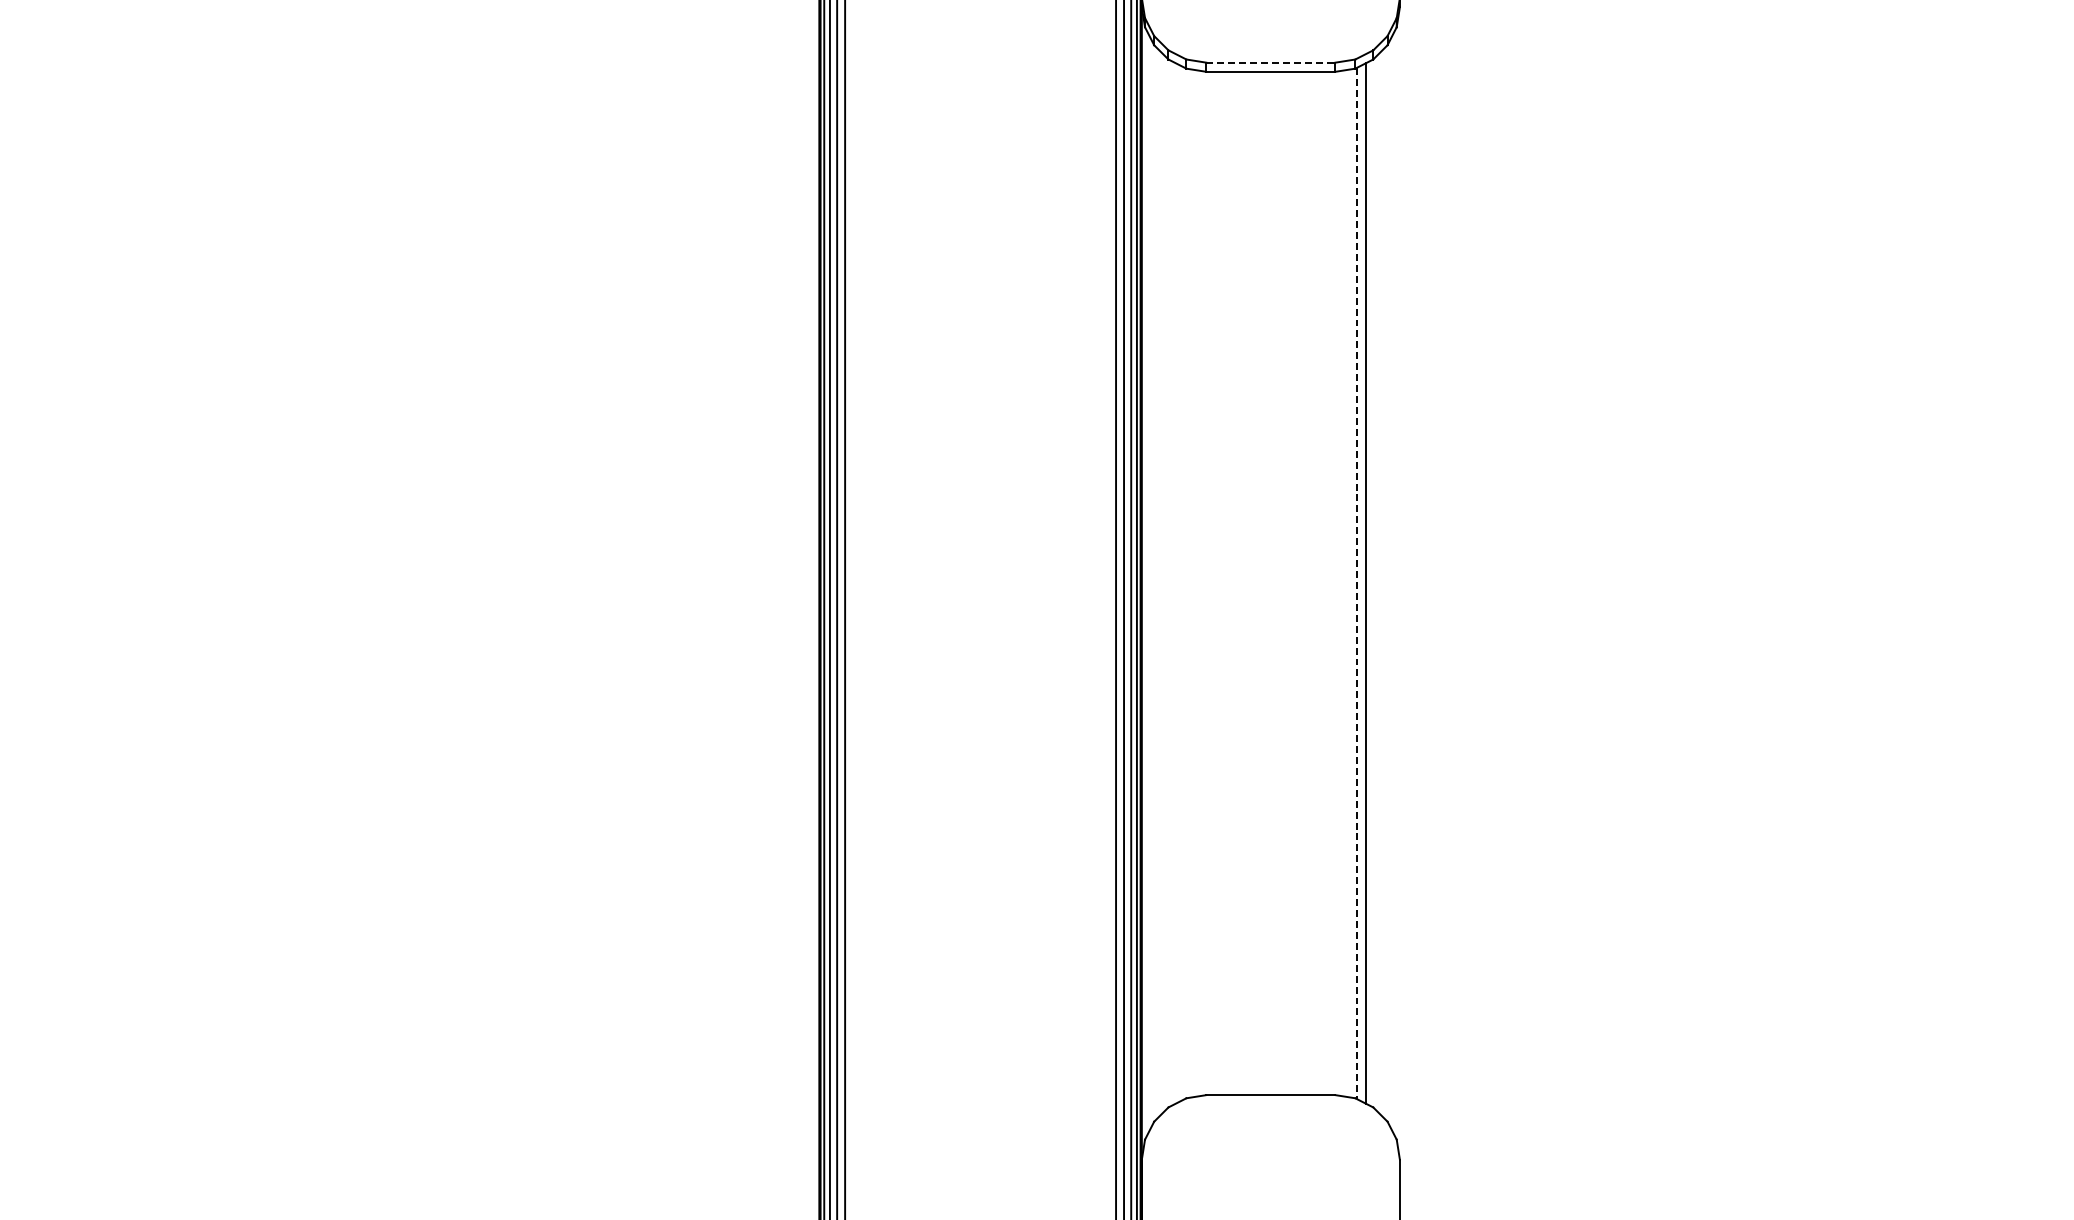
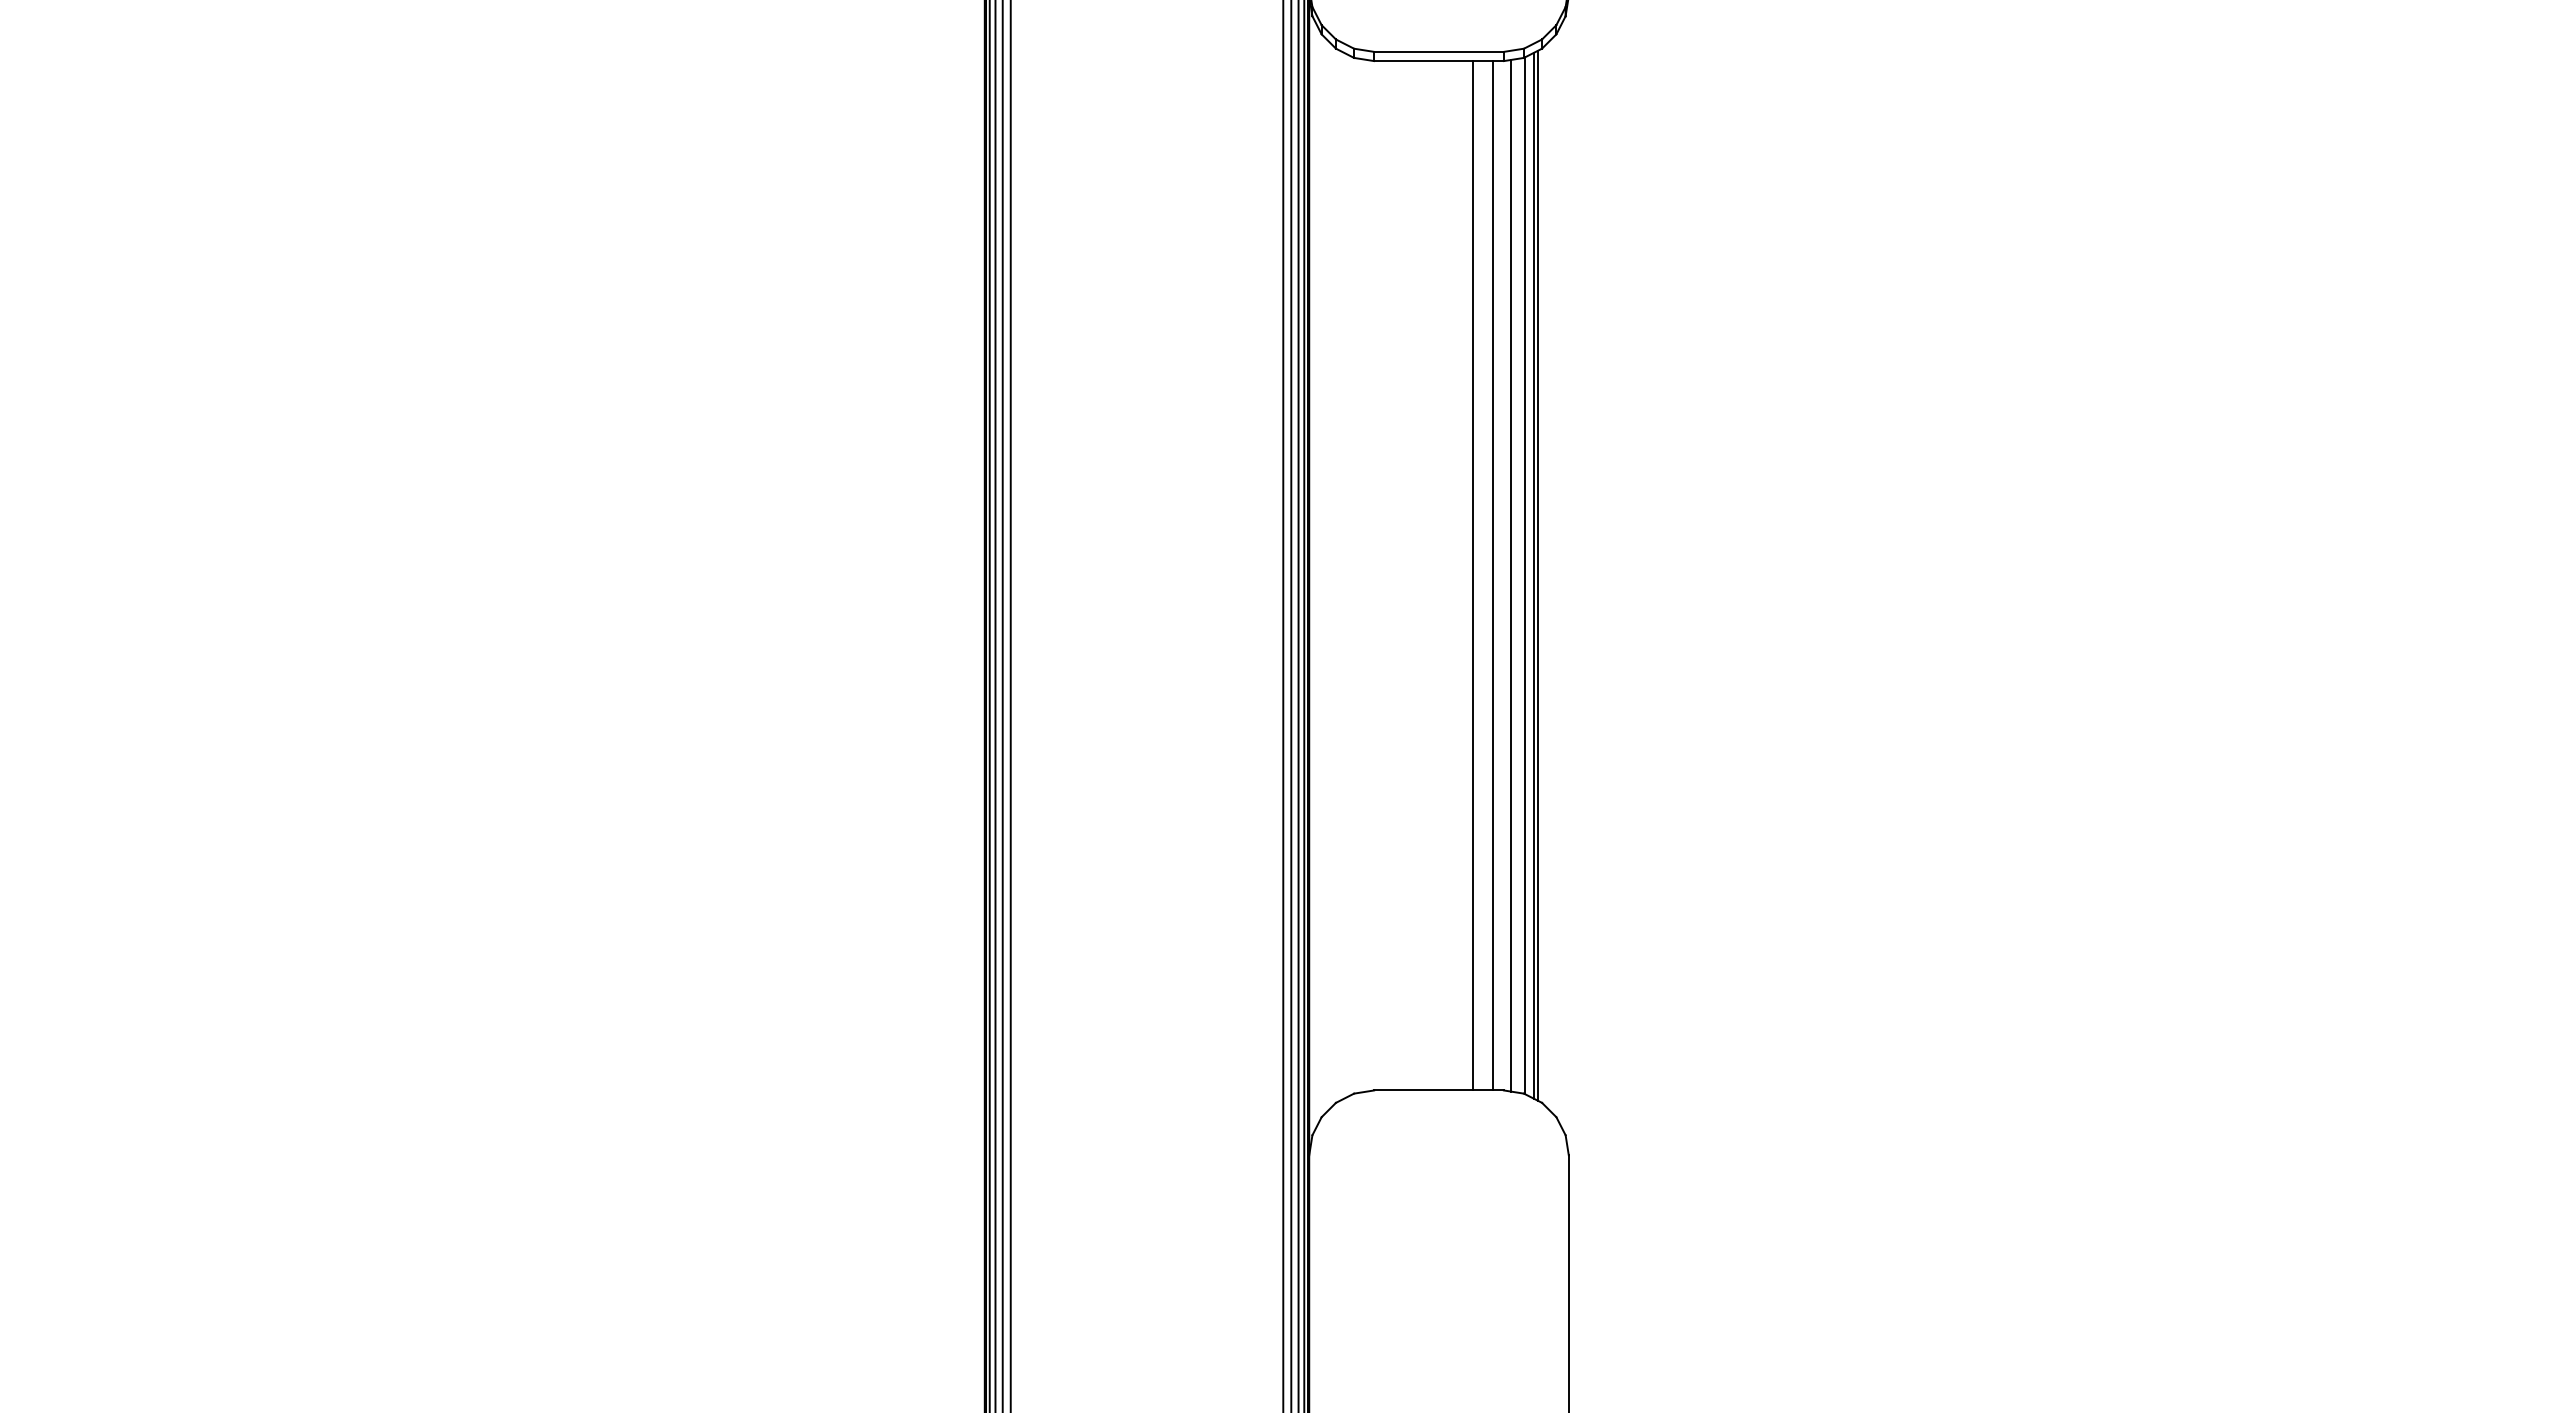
line: (1271, 62) -> (1439, 51), dashed -> solid
line: (1304, 583) -> (1472, 575), added
line: (1324, 583) -> (1492, 575), added
line: (1341, 583) -> (1510, 575), added
line: (1356, 583) -> (1525, 575), dashed -> solid
line: (1368, 583) -> (1537, 575), added

